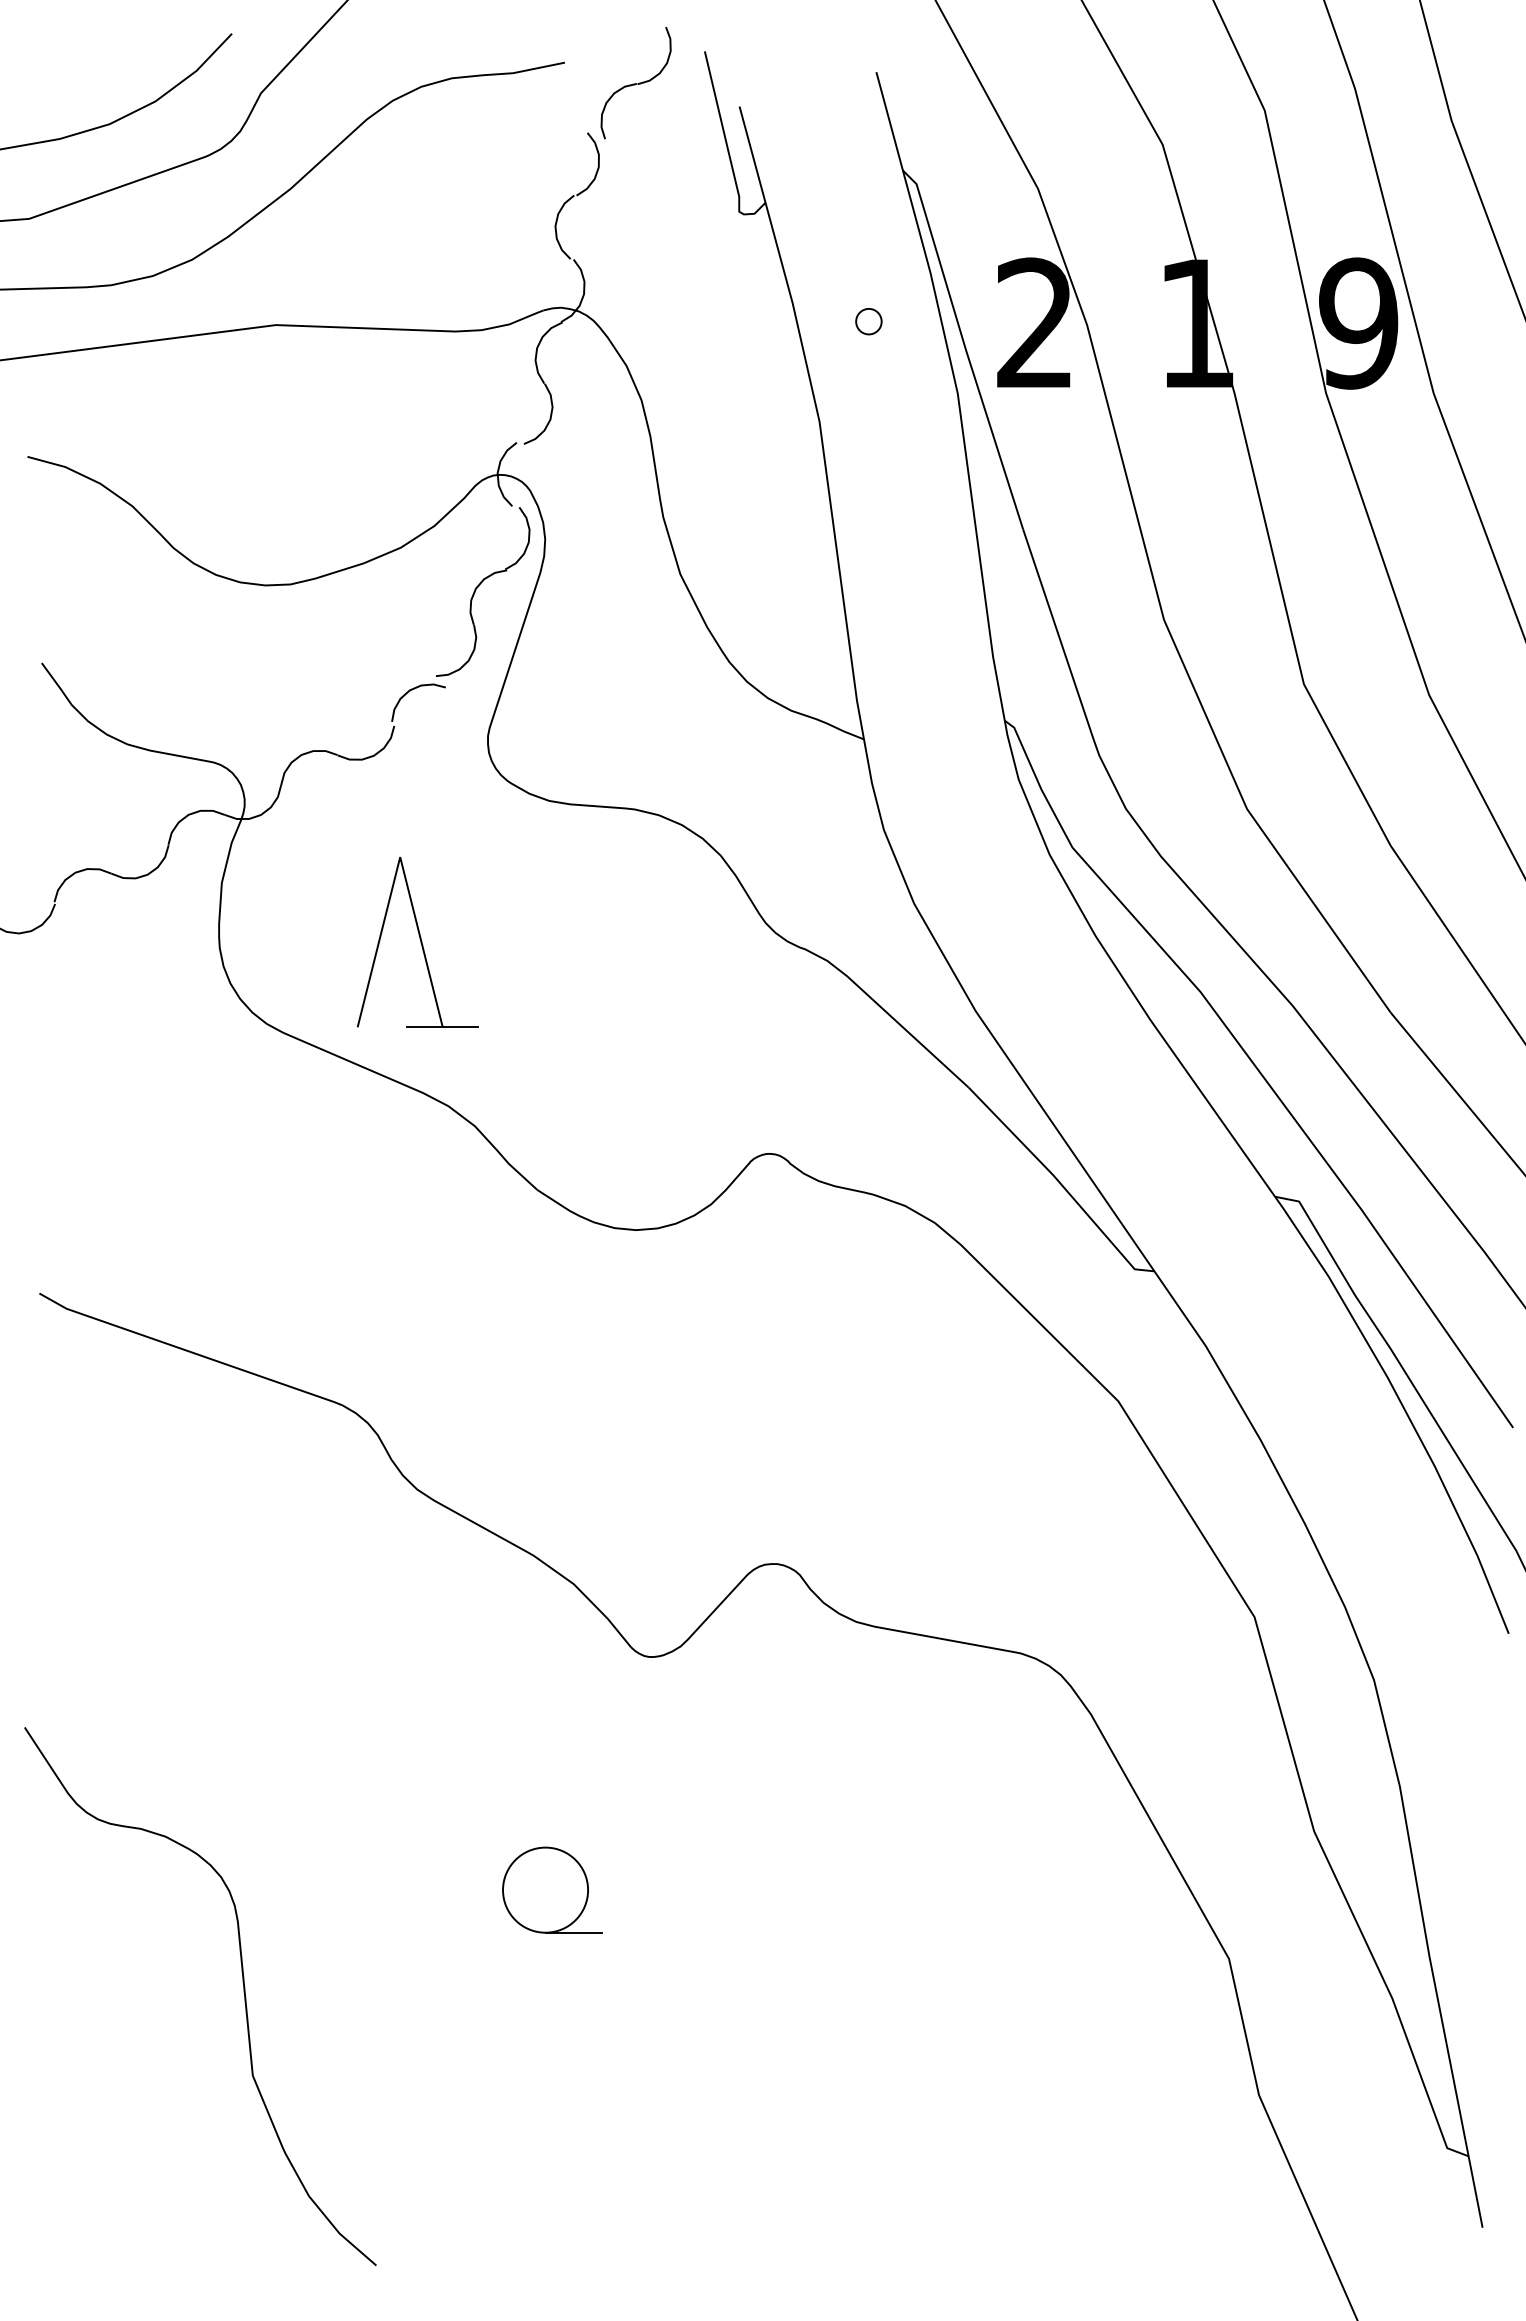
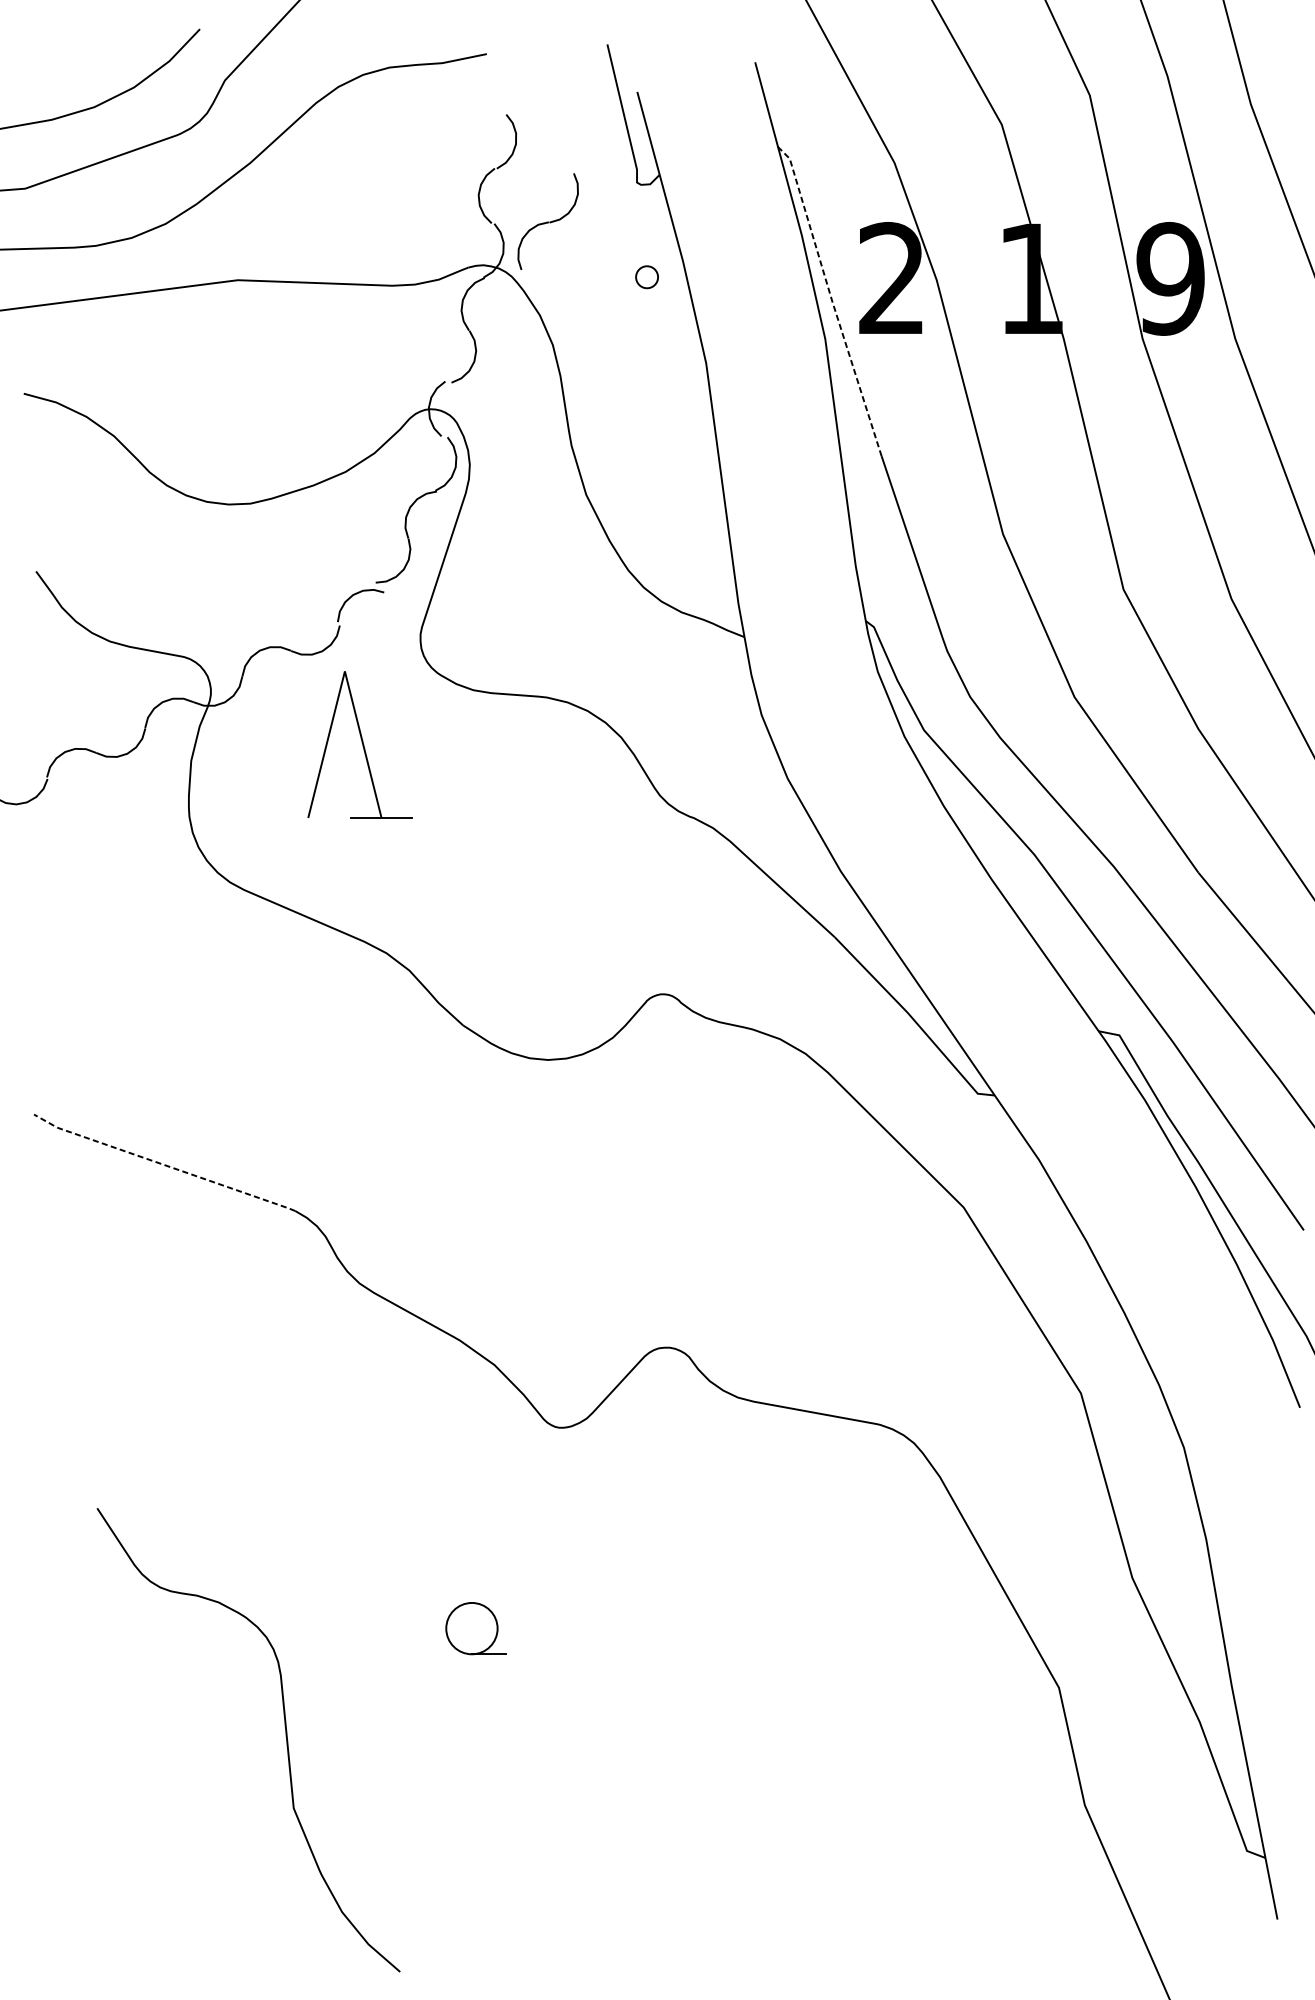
part: (635, 83) -> (547, 221), moved
circle: (868, 321) -> (646, 277), moved
line: (965, 347) -> (831, 299), solid -> dashed
part: (417, 941) -> (359, 744), moved
line: (190, 1351) -> (164, 1164), solid -> dashed
part: (552, 1889) -> (476, 1628), size x0.7
curve: (243, 1992) -> (285, 1736), moved

